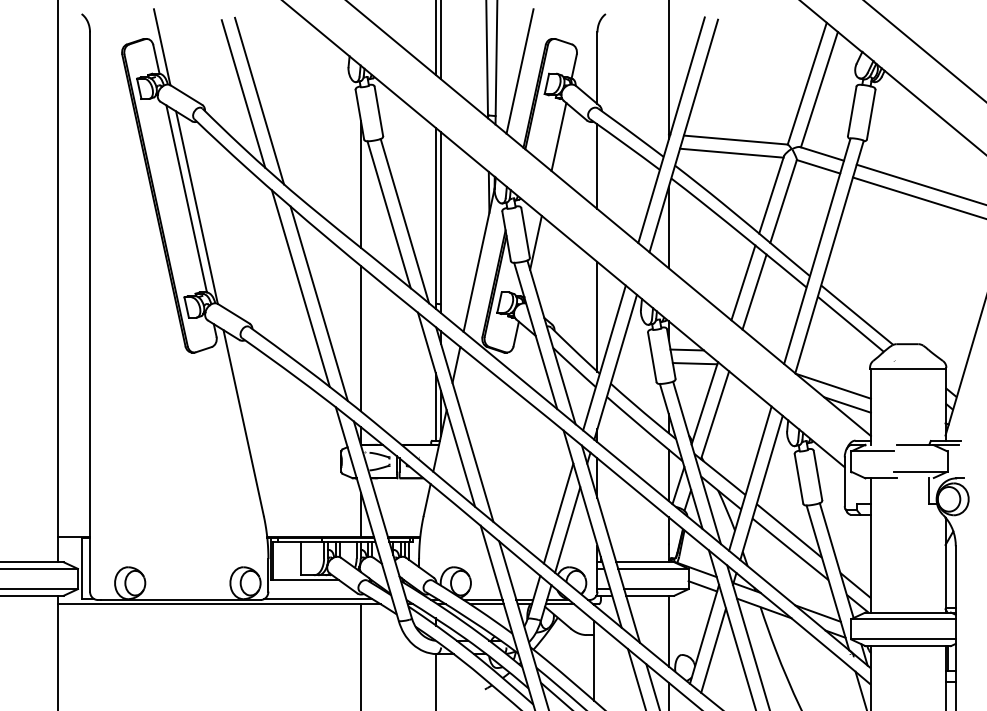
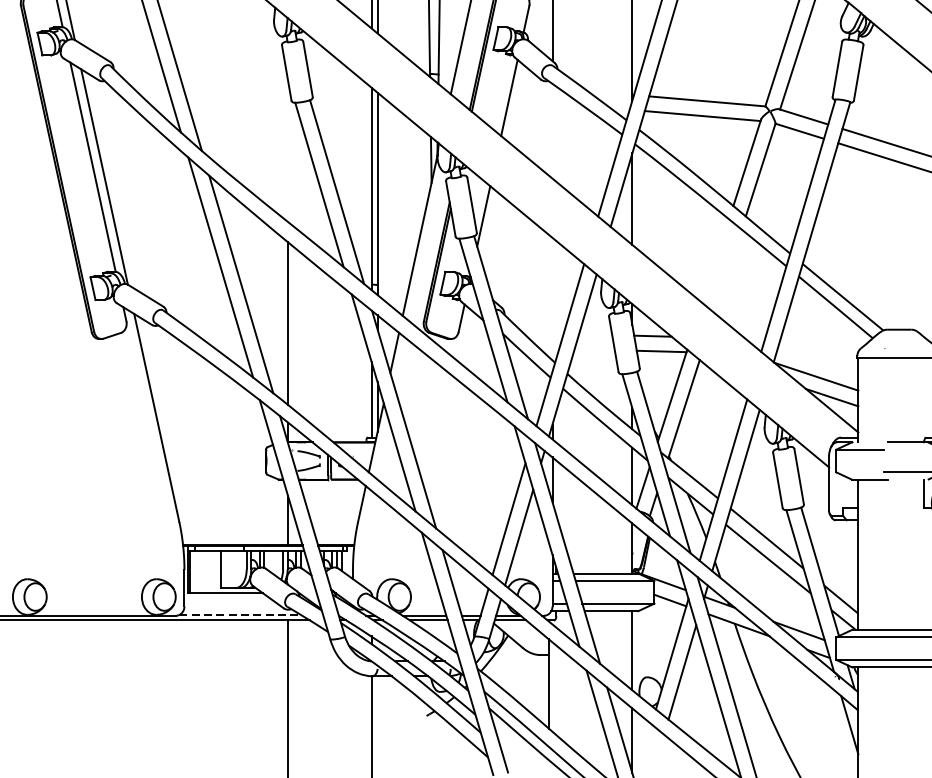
line: (597, 166) -> (552, 130), removed
line: (361, 184) -> (288, 151), removed
line: (743, 282) -> (715, 260), removed
line: (754, 291) -> (728, 270), removed
line: (597, 316) -> (552, 298), removed
line: (318, 599) -> (240, 615), solid -> dashed

